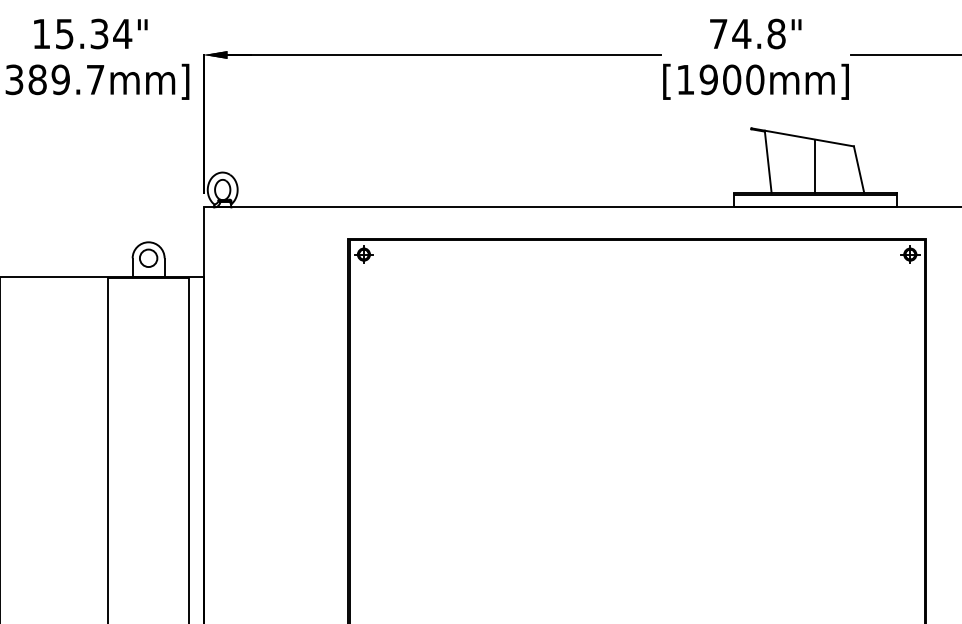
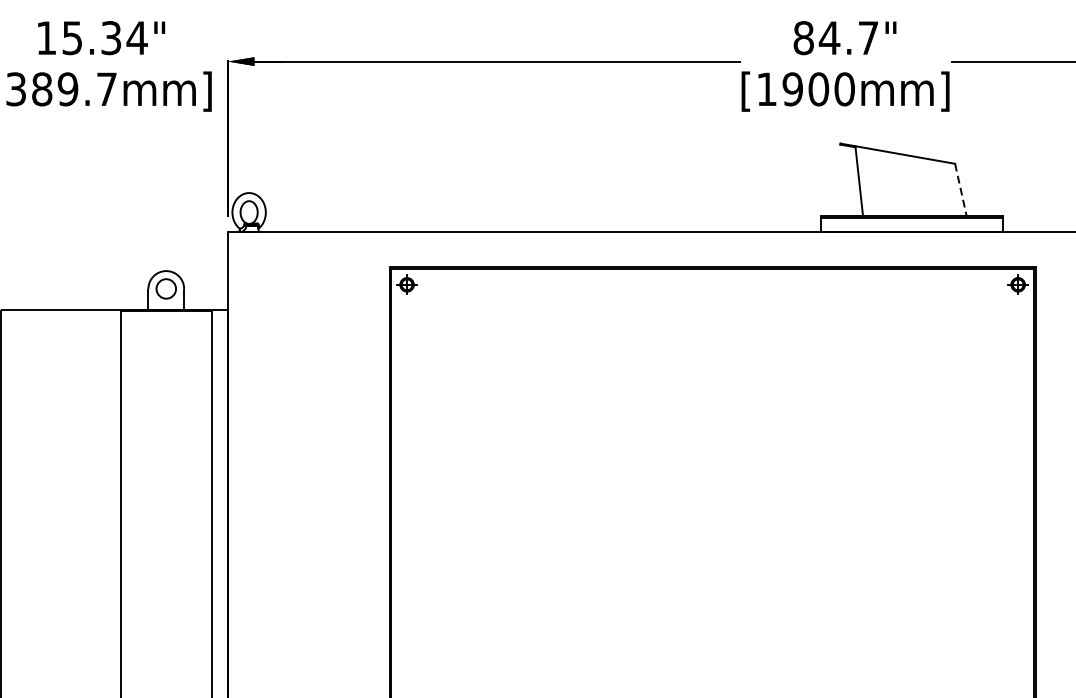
text: (747, 33) -> (836, 37), 74.8" -> 84.7"
line: (815, 165) -> (912, 185), removed
line: (859, 169) -> (961, 189), solid -> dashed

